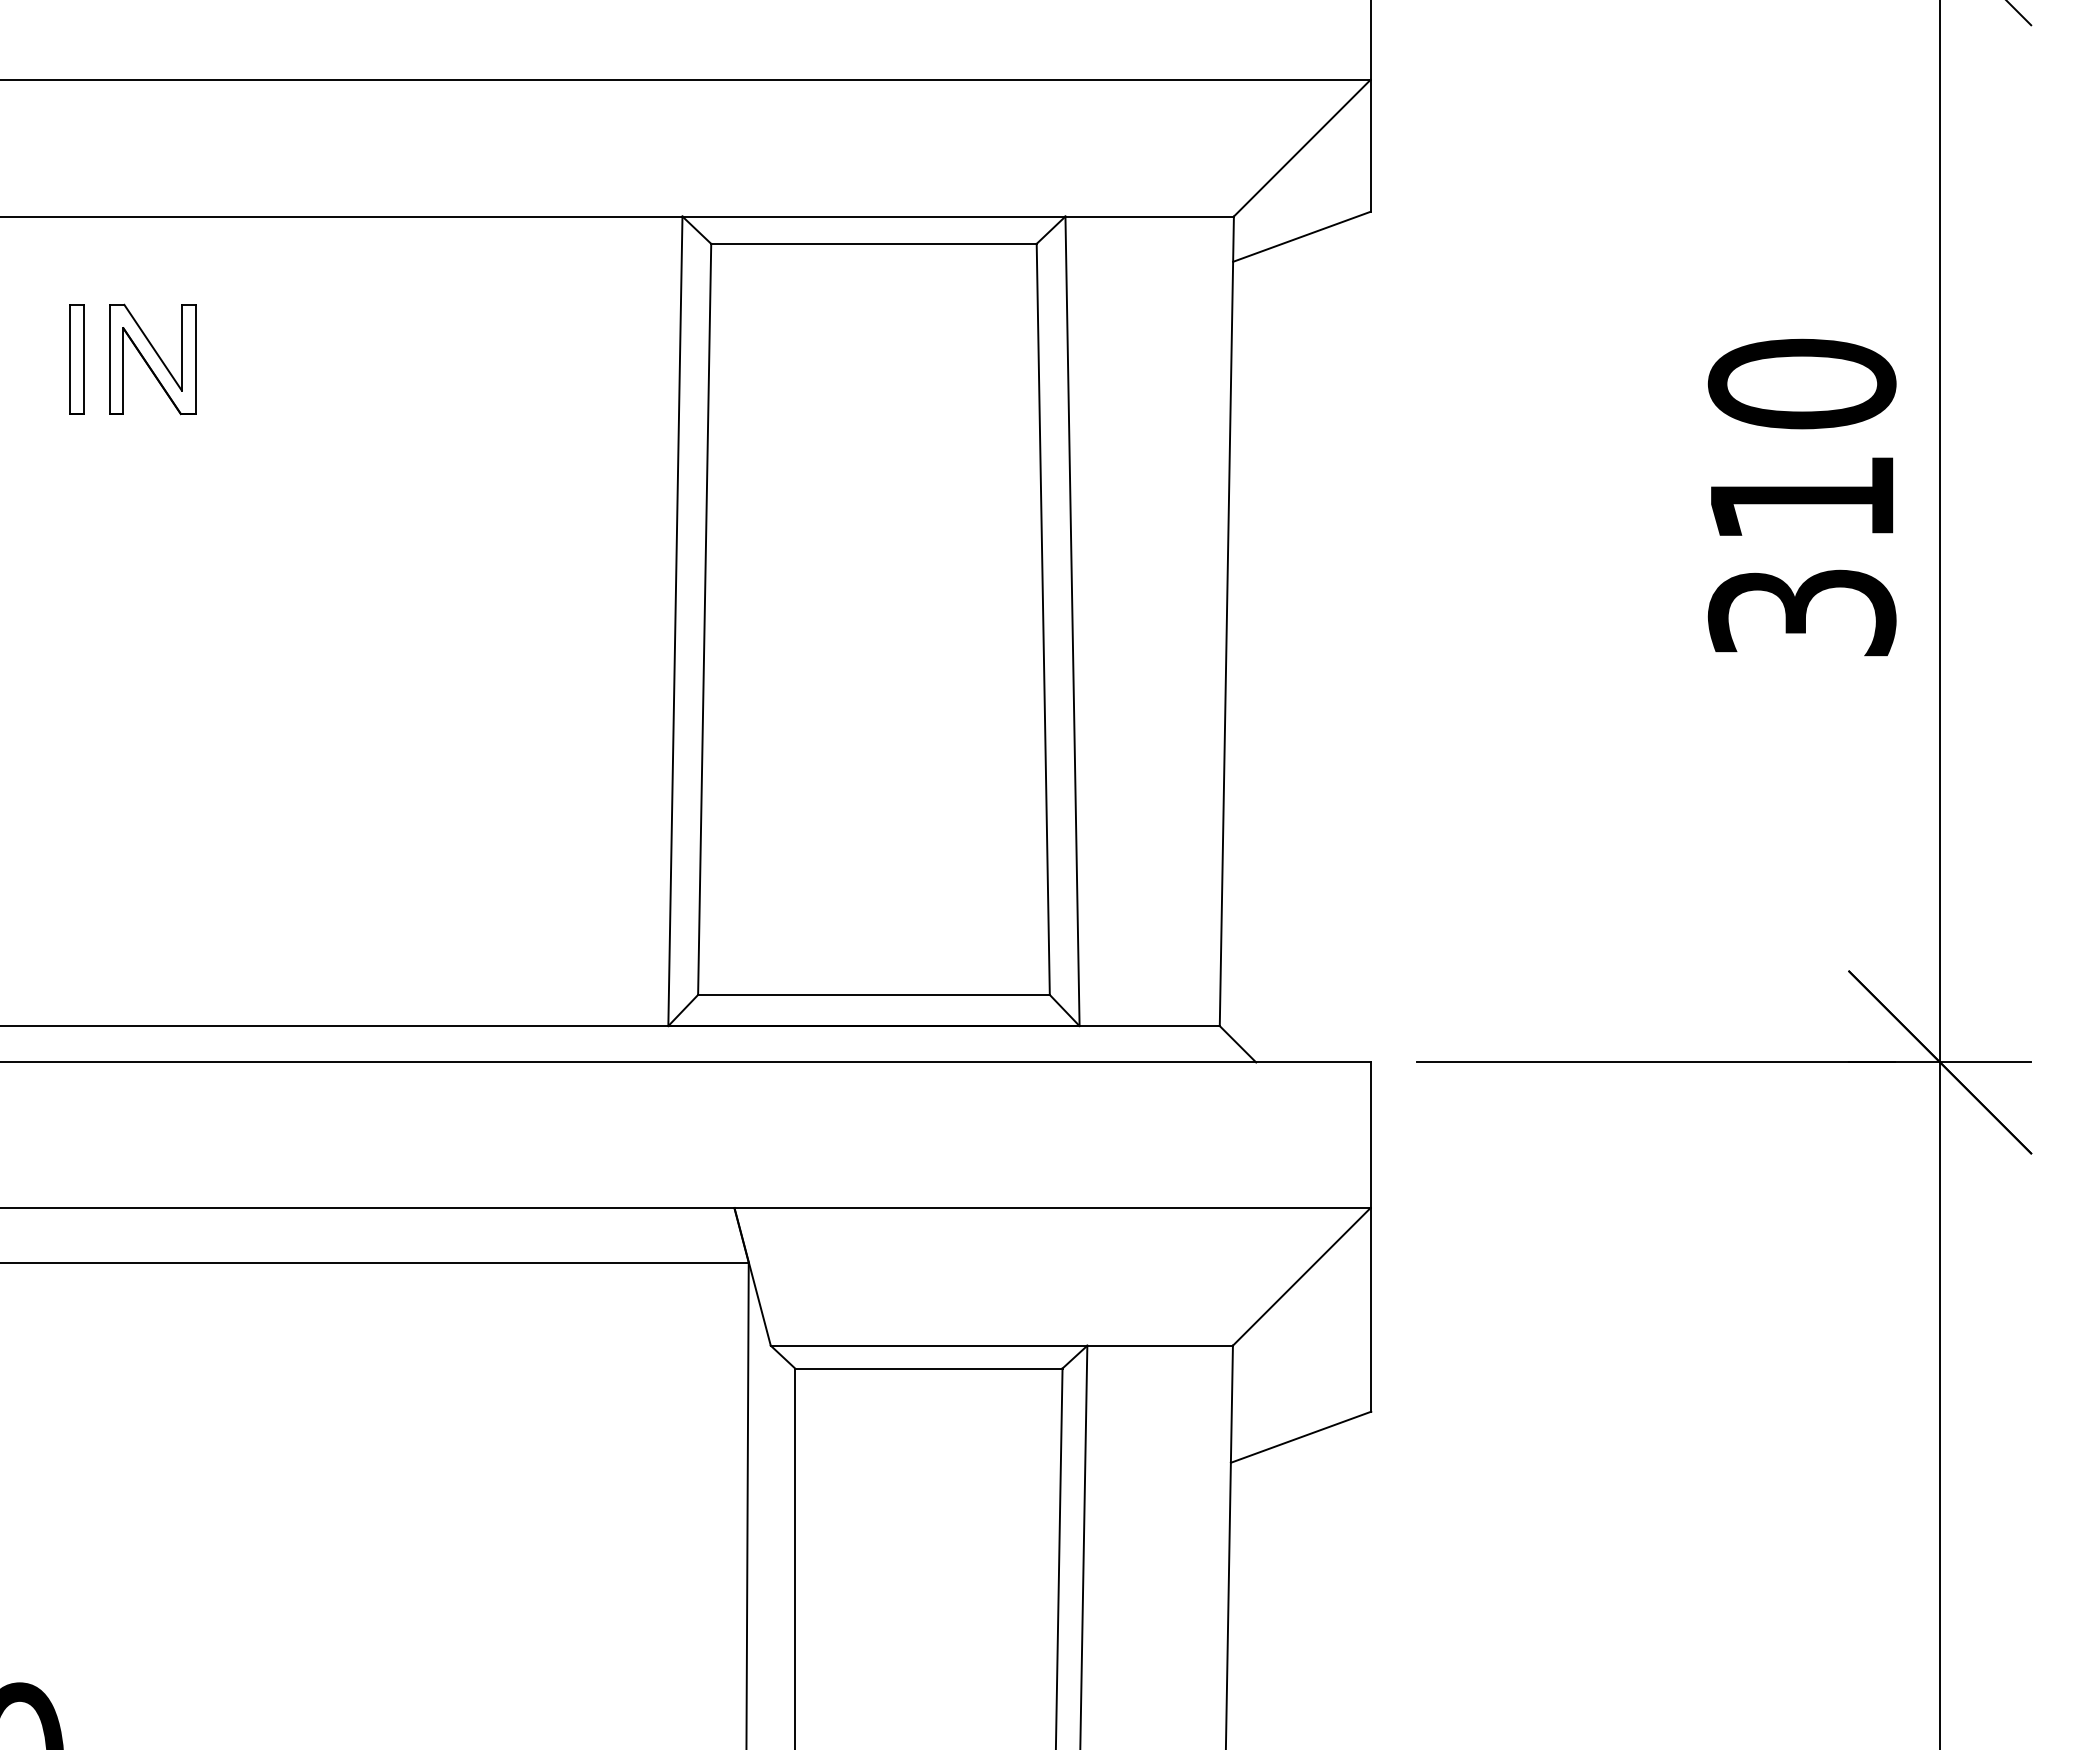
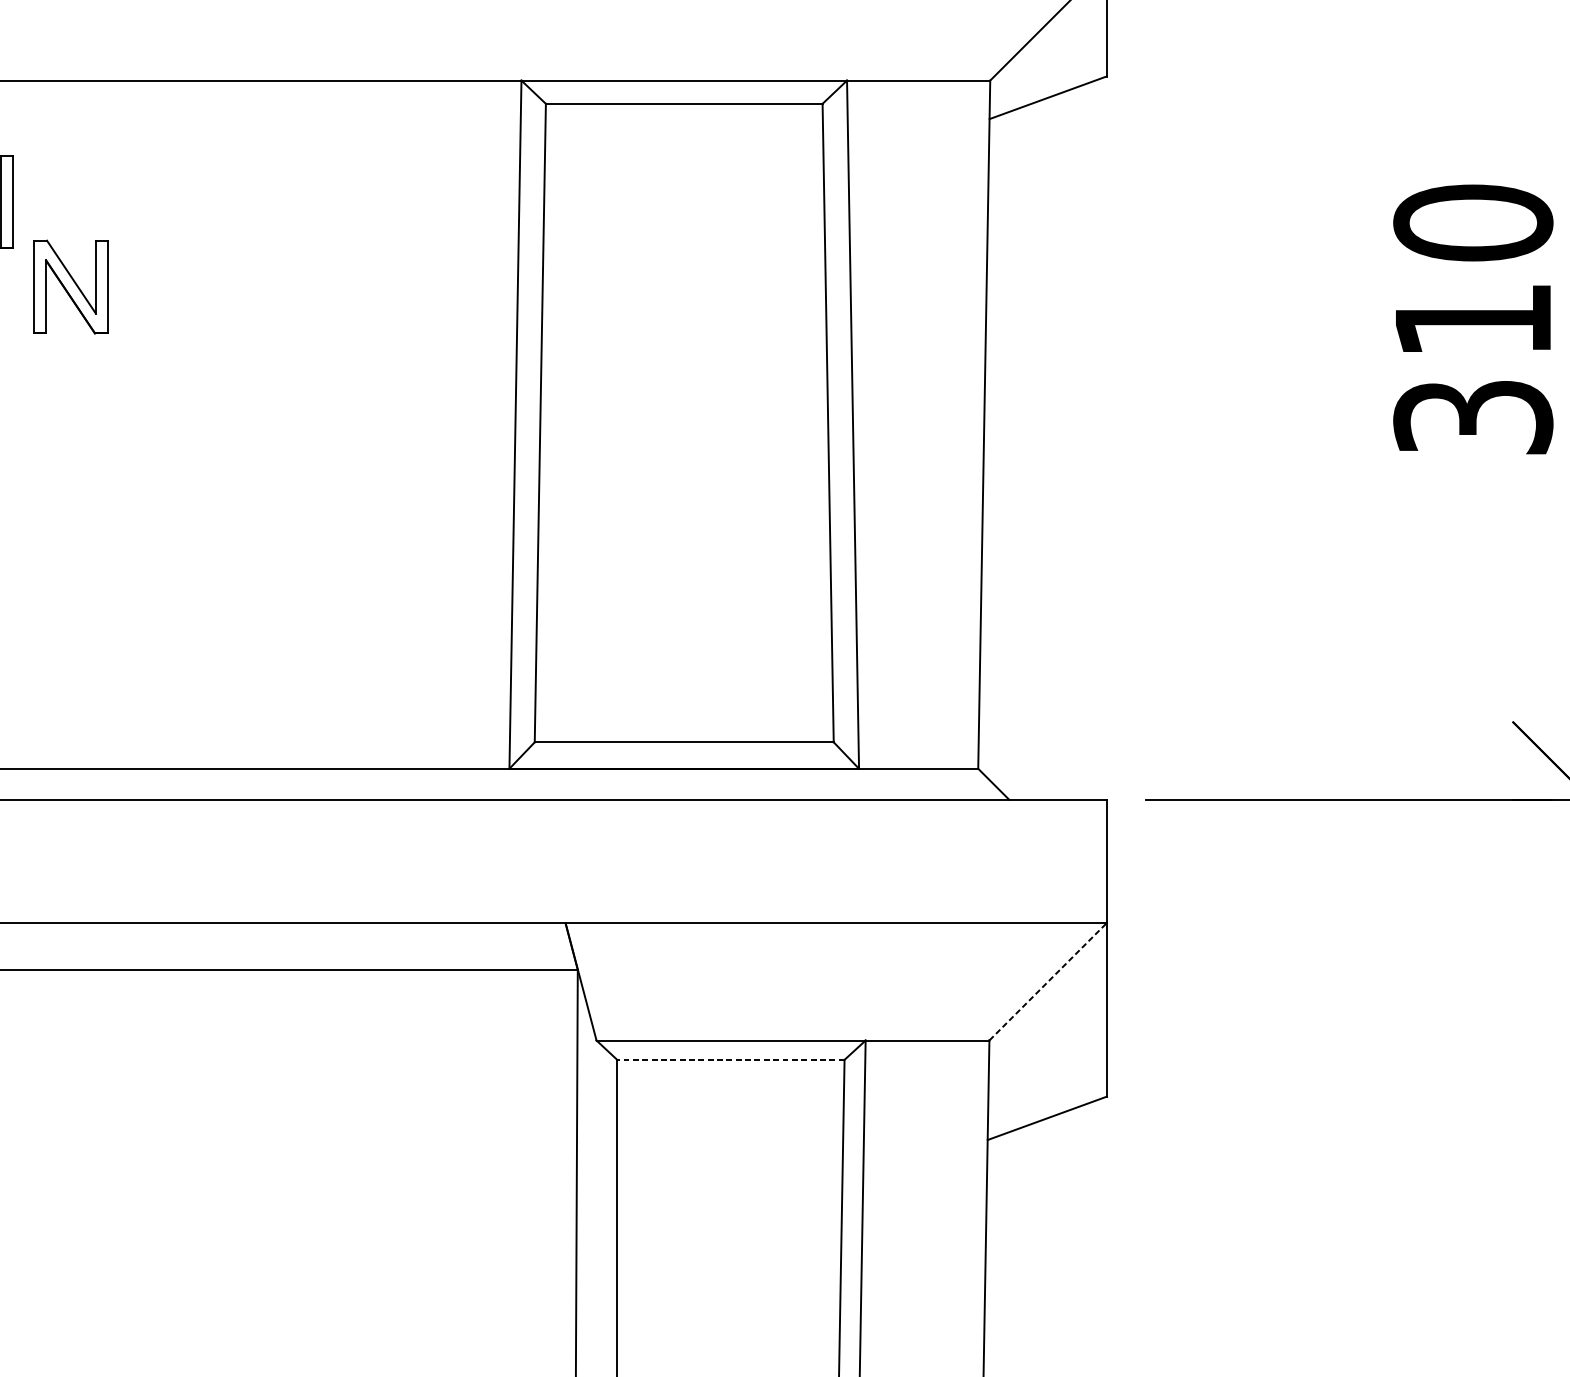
part: (152, 359) -> (70, 287), moved
line: (1302, 1276) -> (1048, 981), solid -> dashed
line: (928, 1368) -> (730, 1059), solid -> dashed

